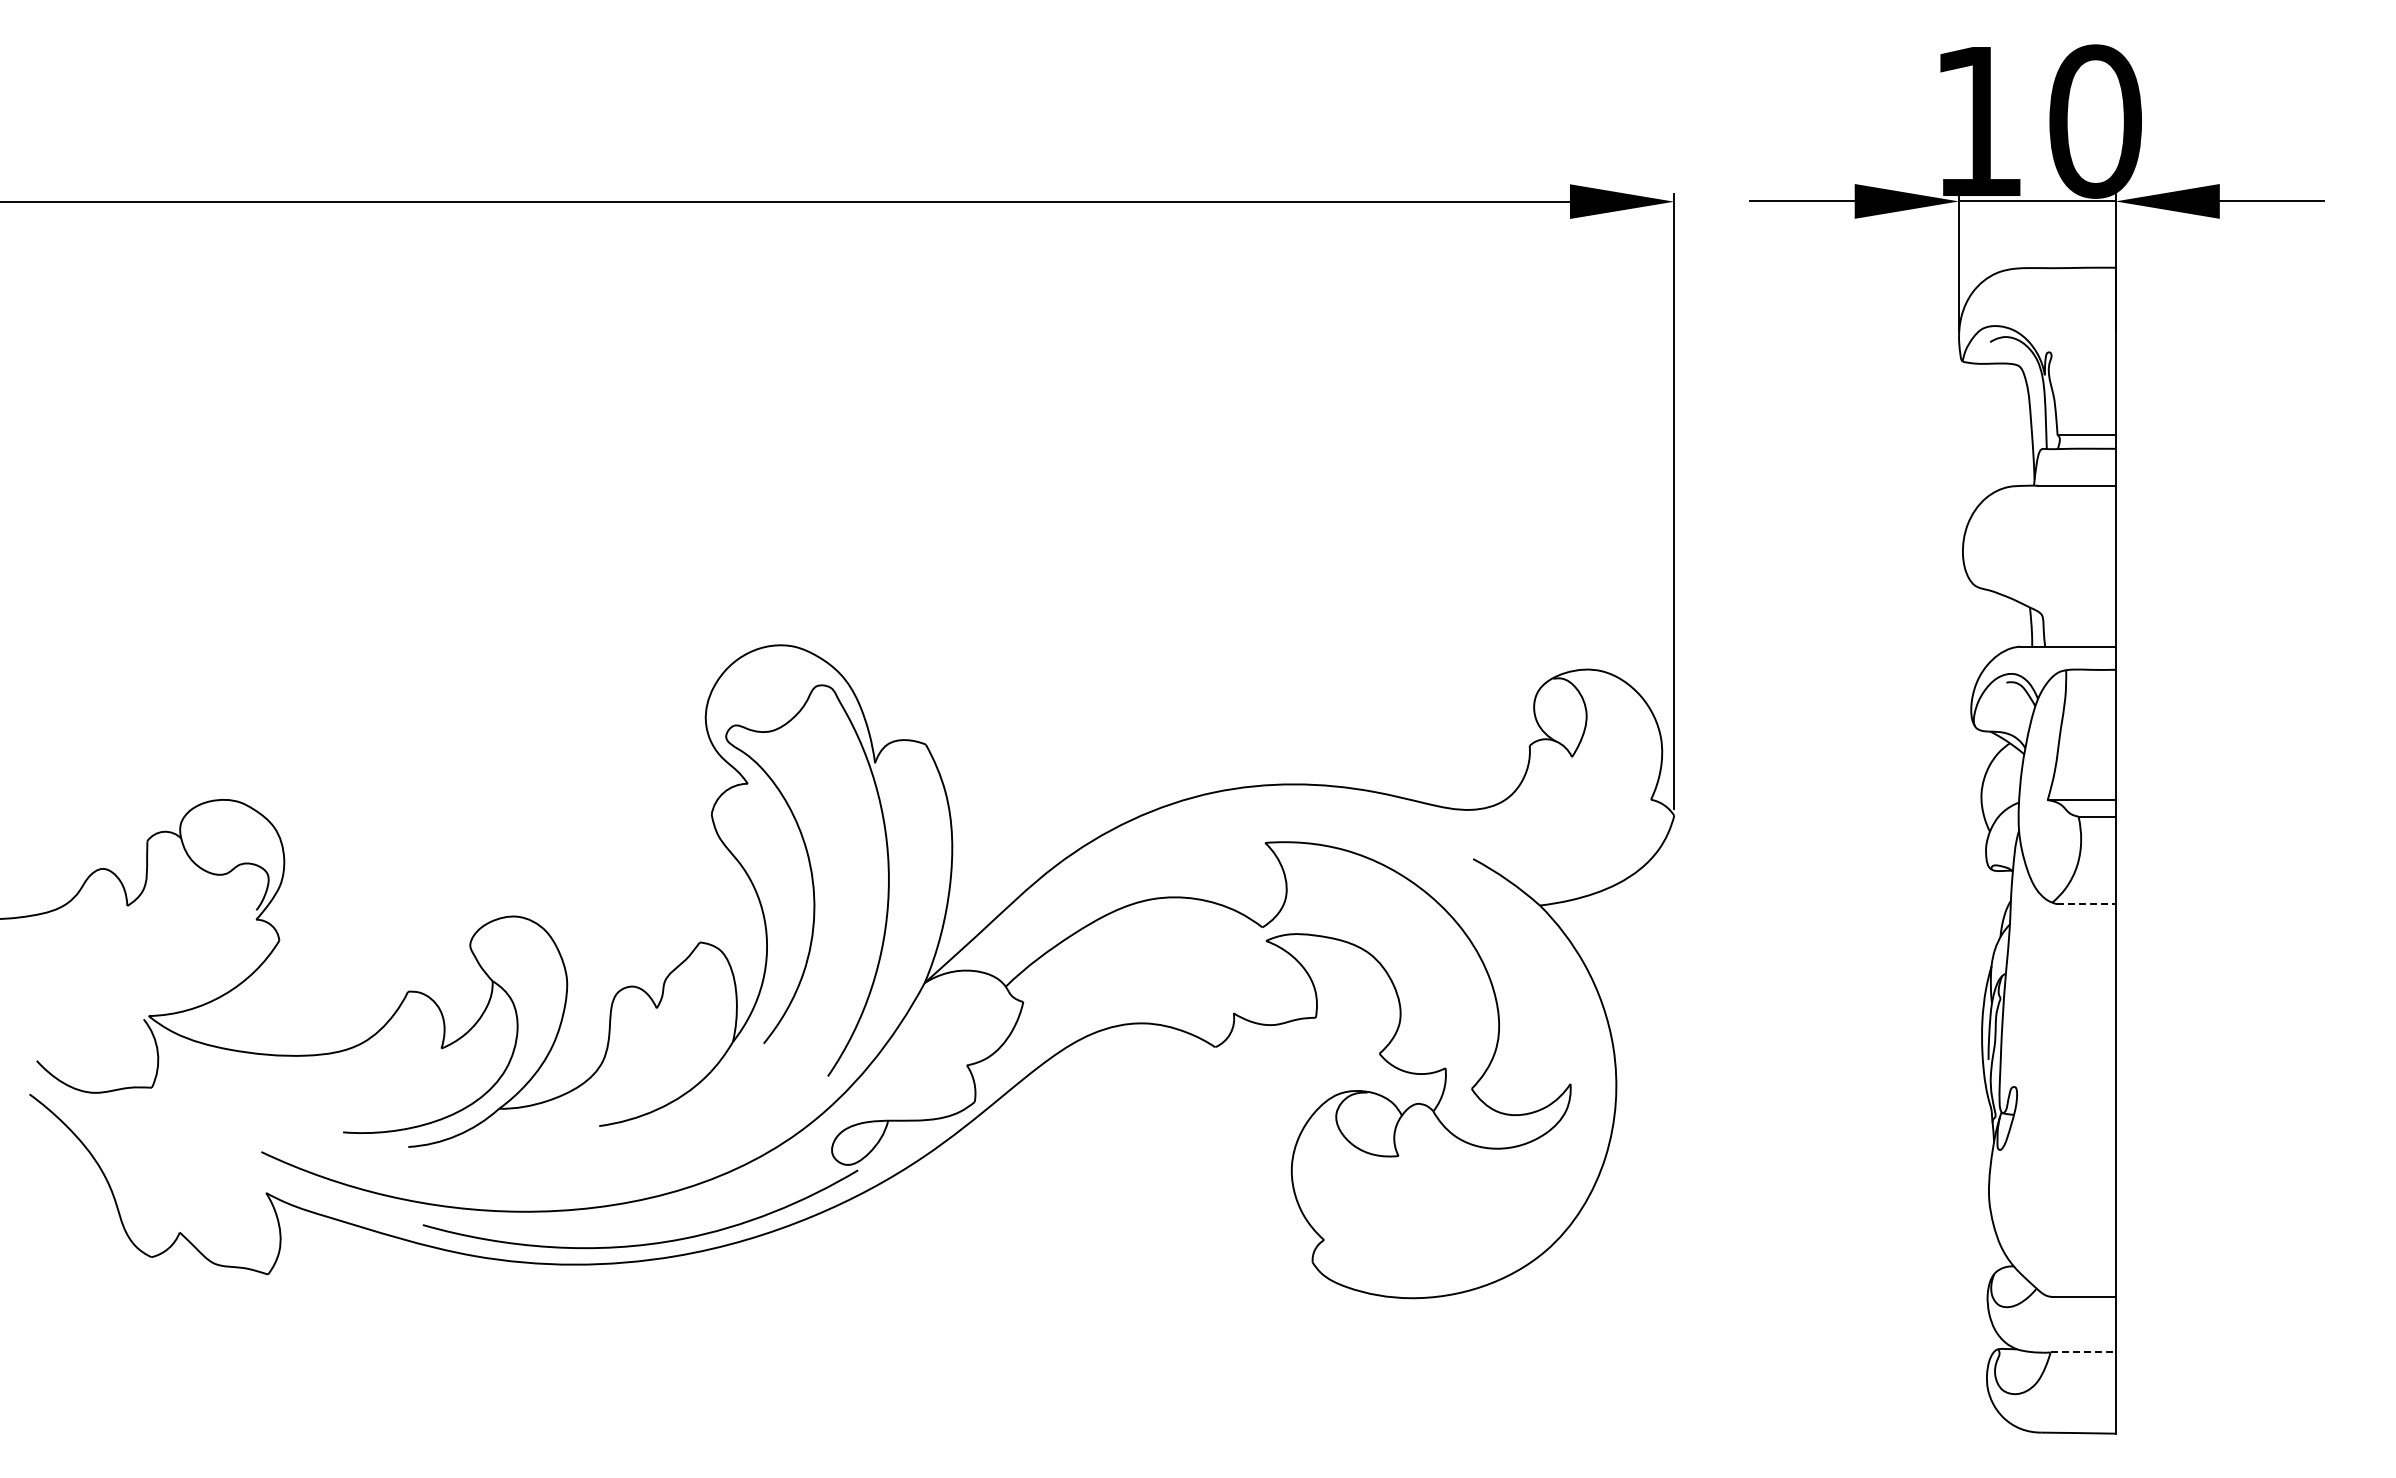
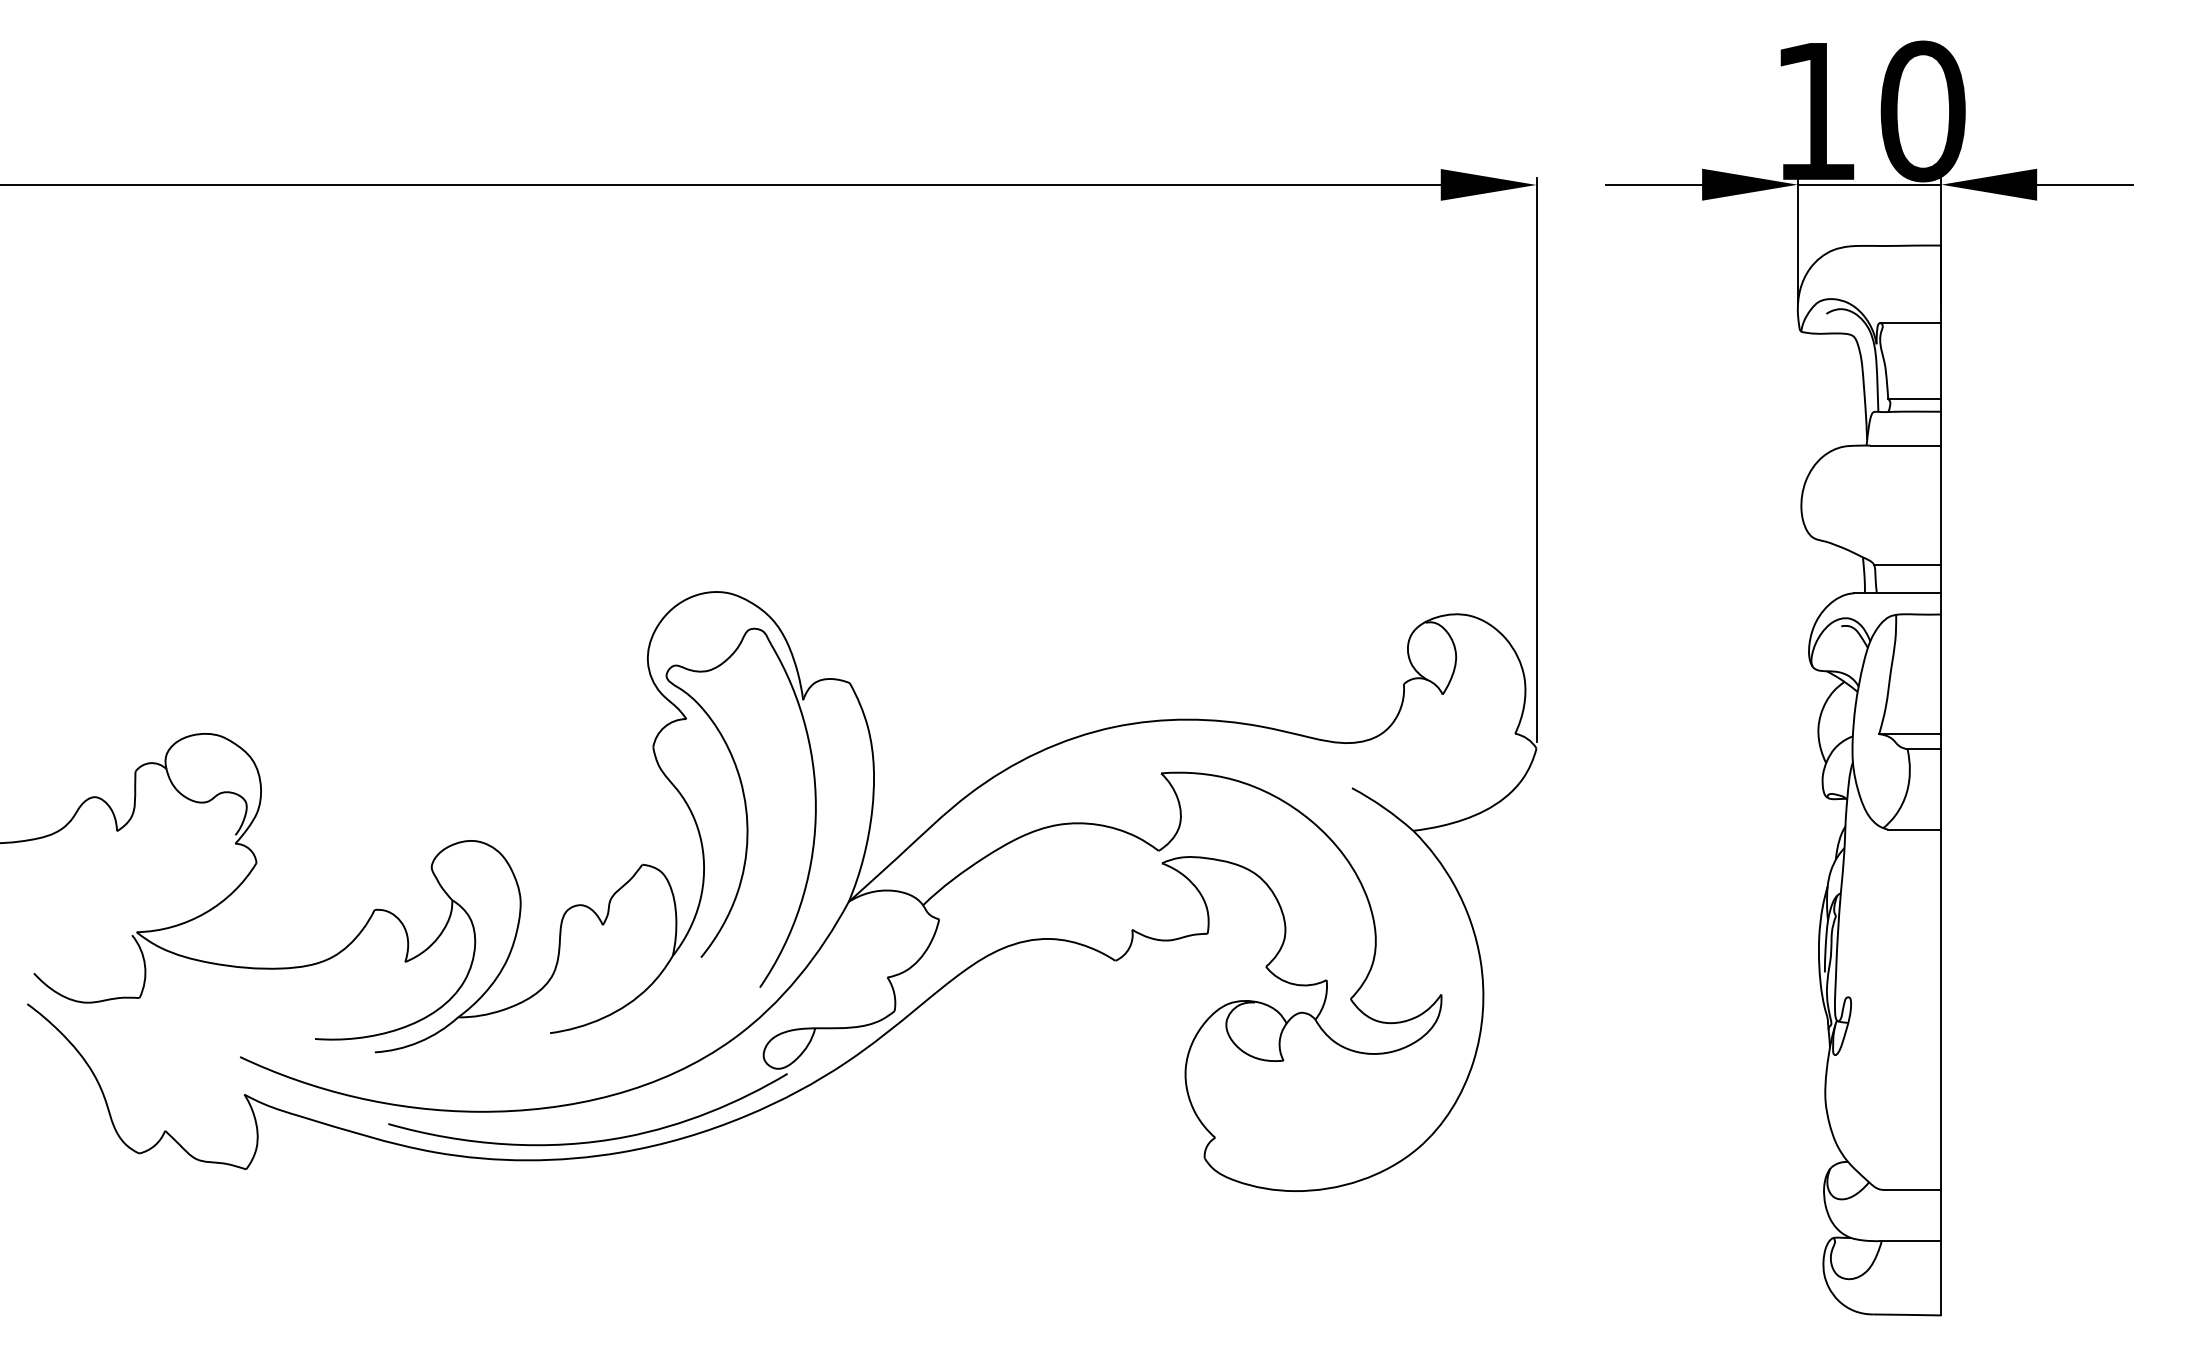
line: (2081, 352) -> (1910, 323), added
line: (2078, 615) -> (1907, 564), added
line: (2086, 904) -> (1914, 829), dashed -> solid
line: (2083, 1352) -> (1912, 1240), dashed -> solid

